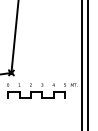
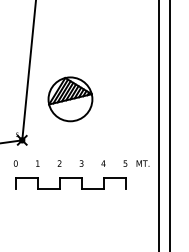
part: (36, 51) -> (70, 99), added

